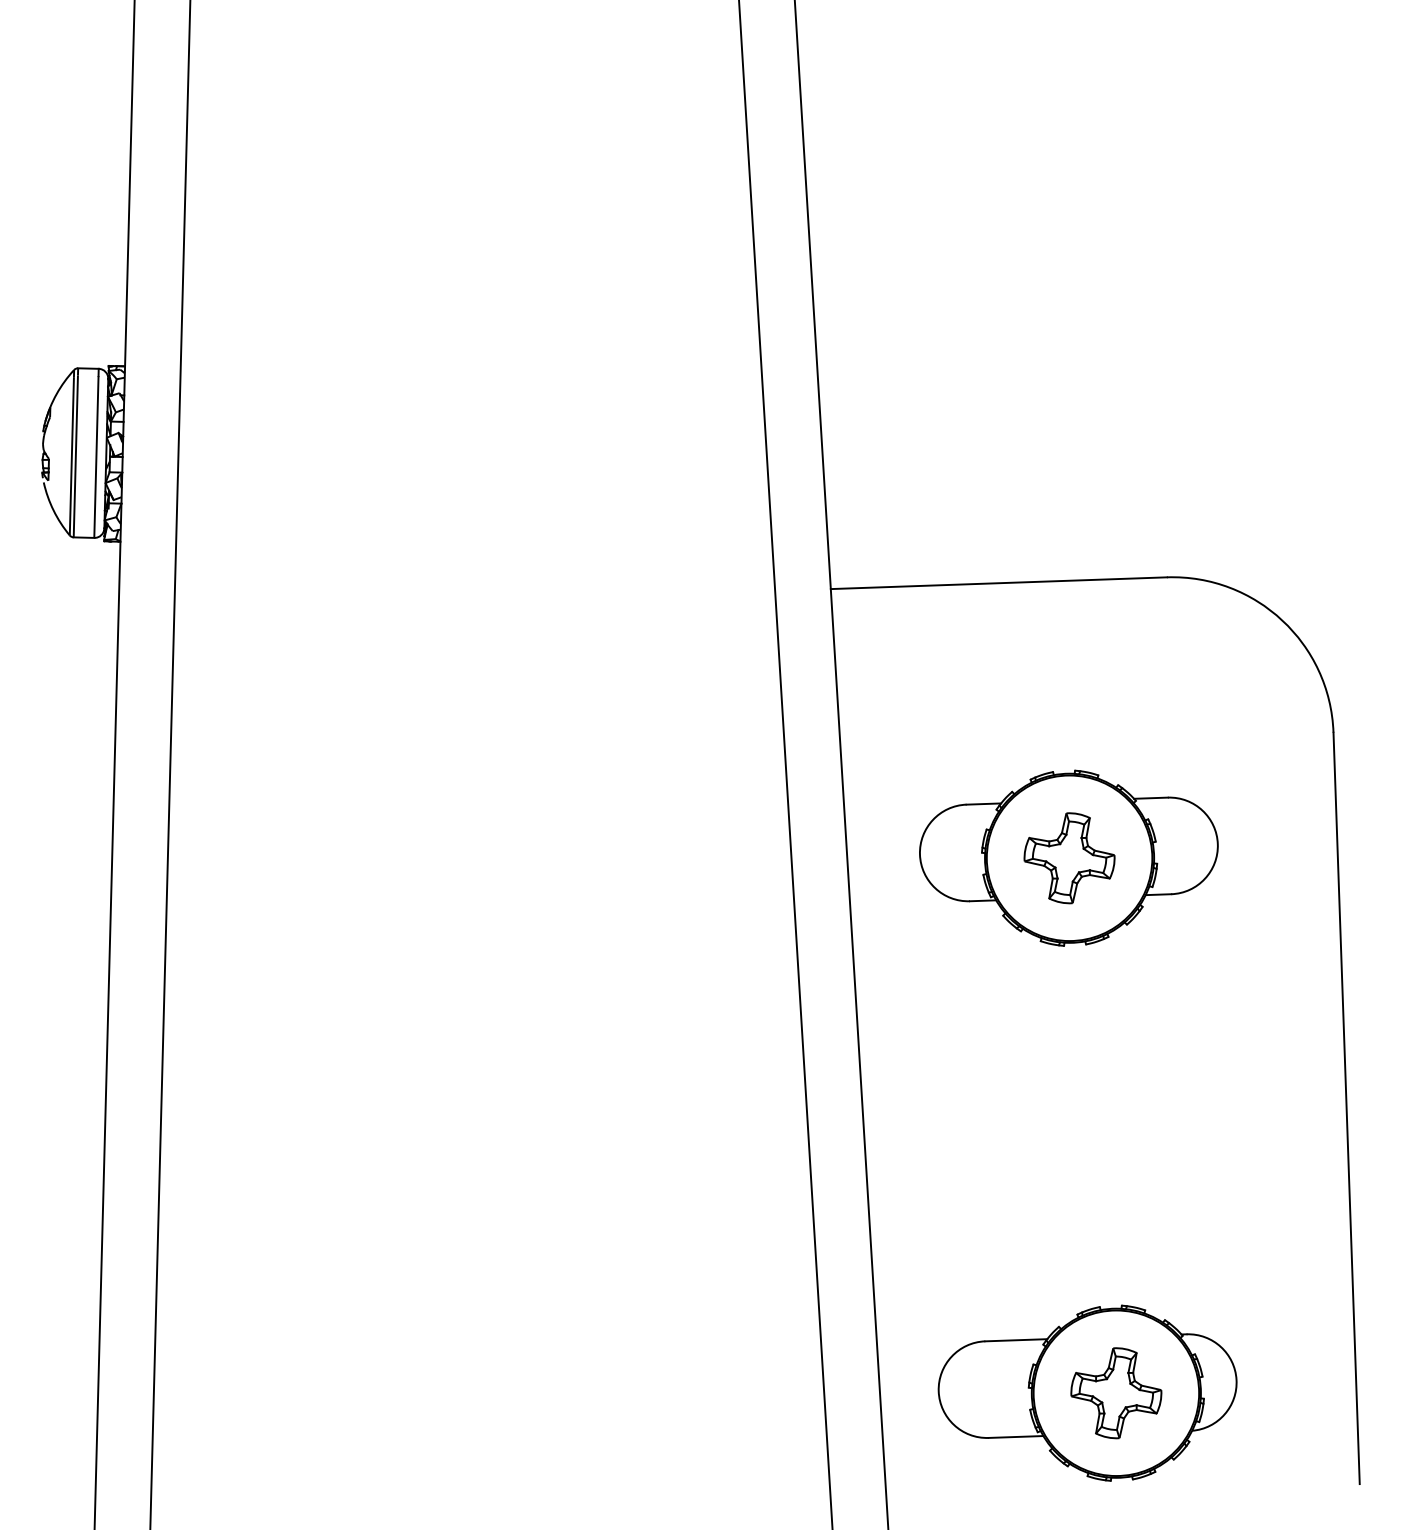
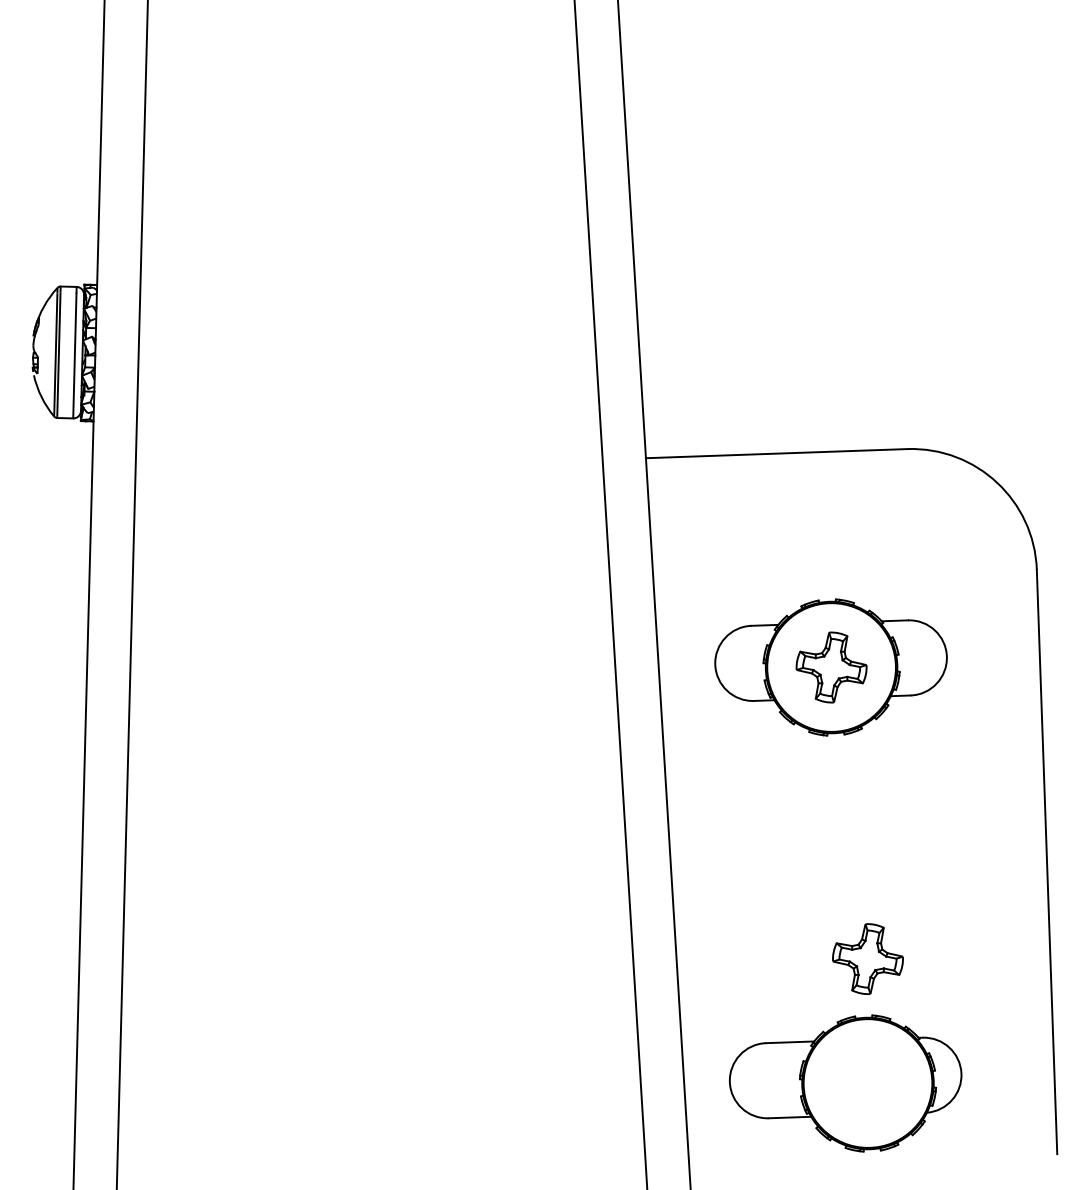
part: (1116, 1393) -> (868, 959), moved

